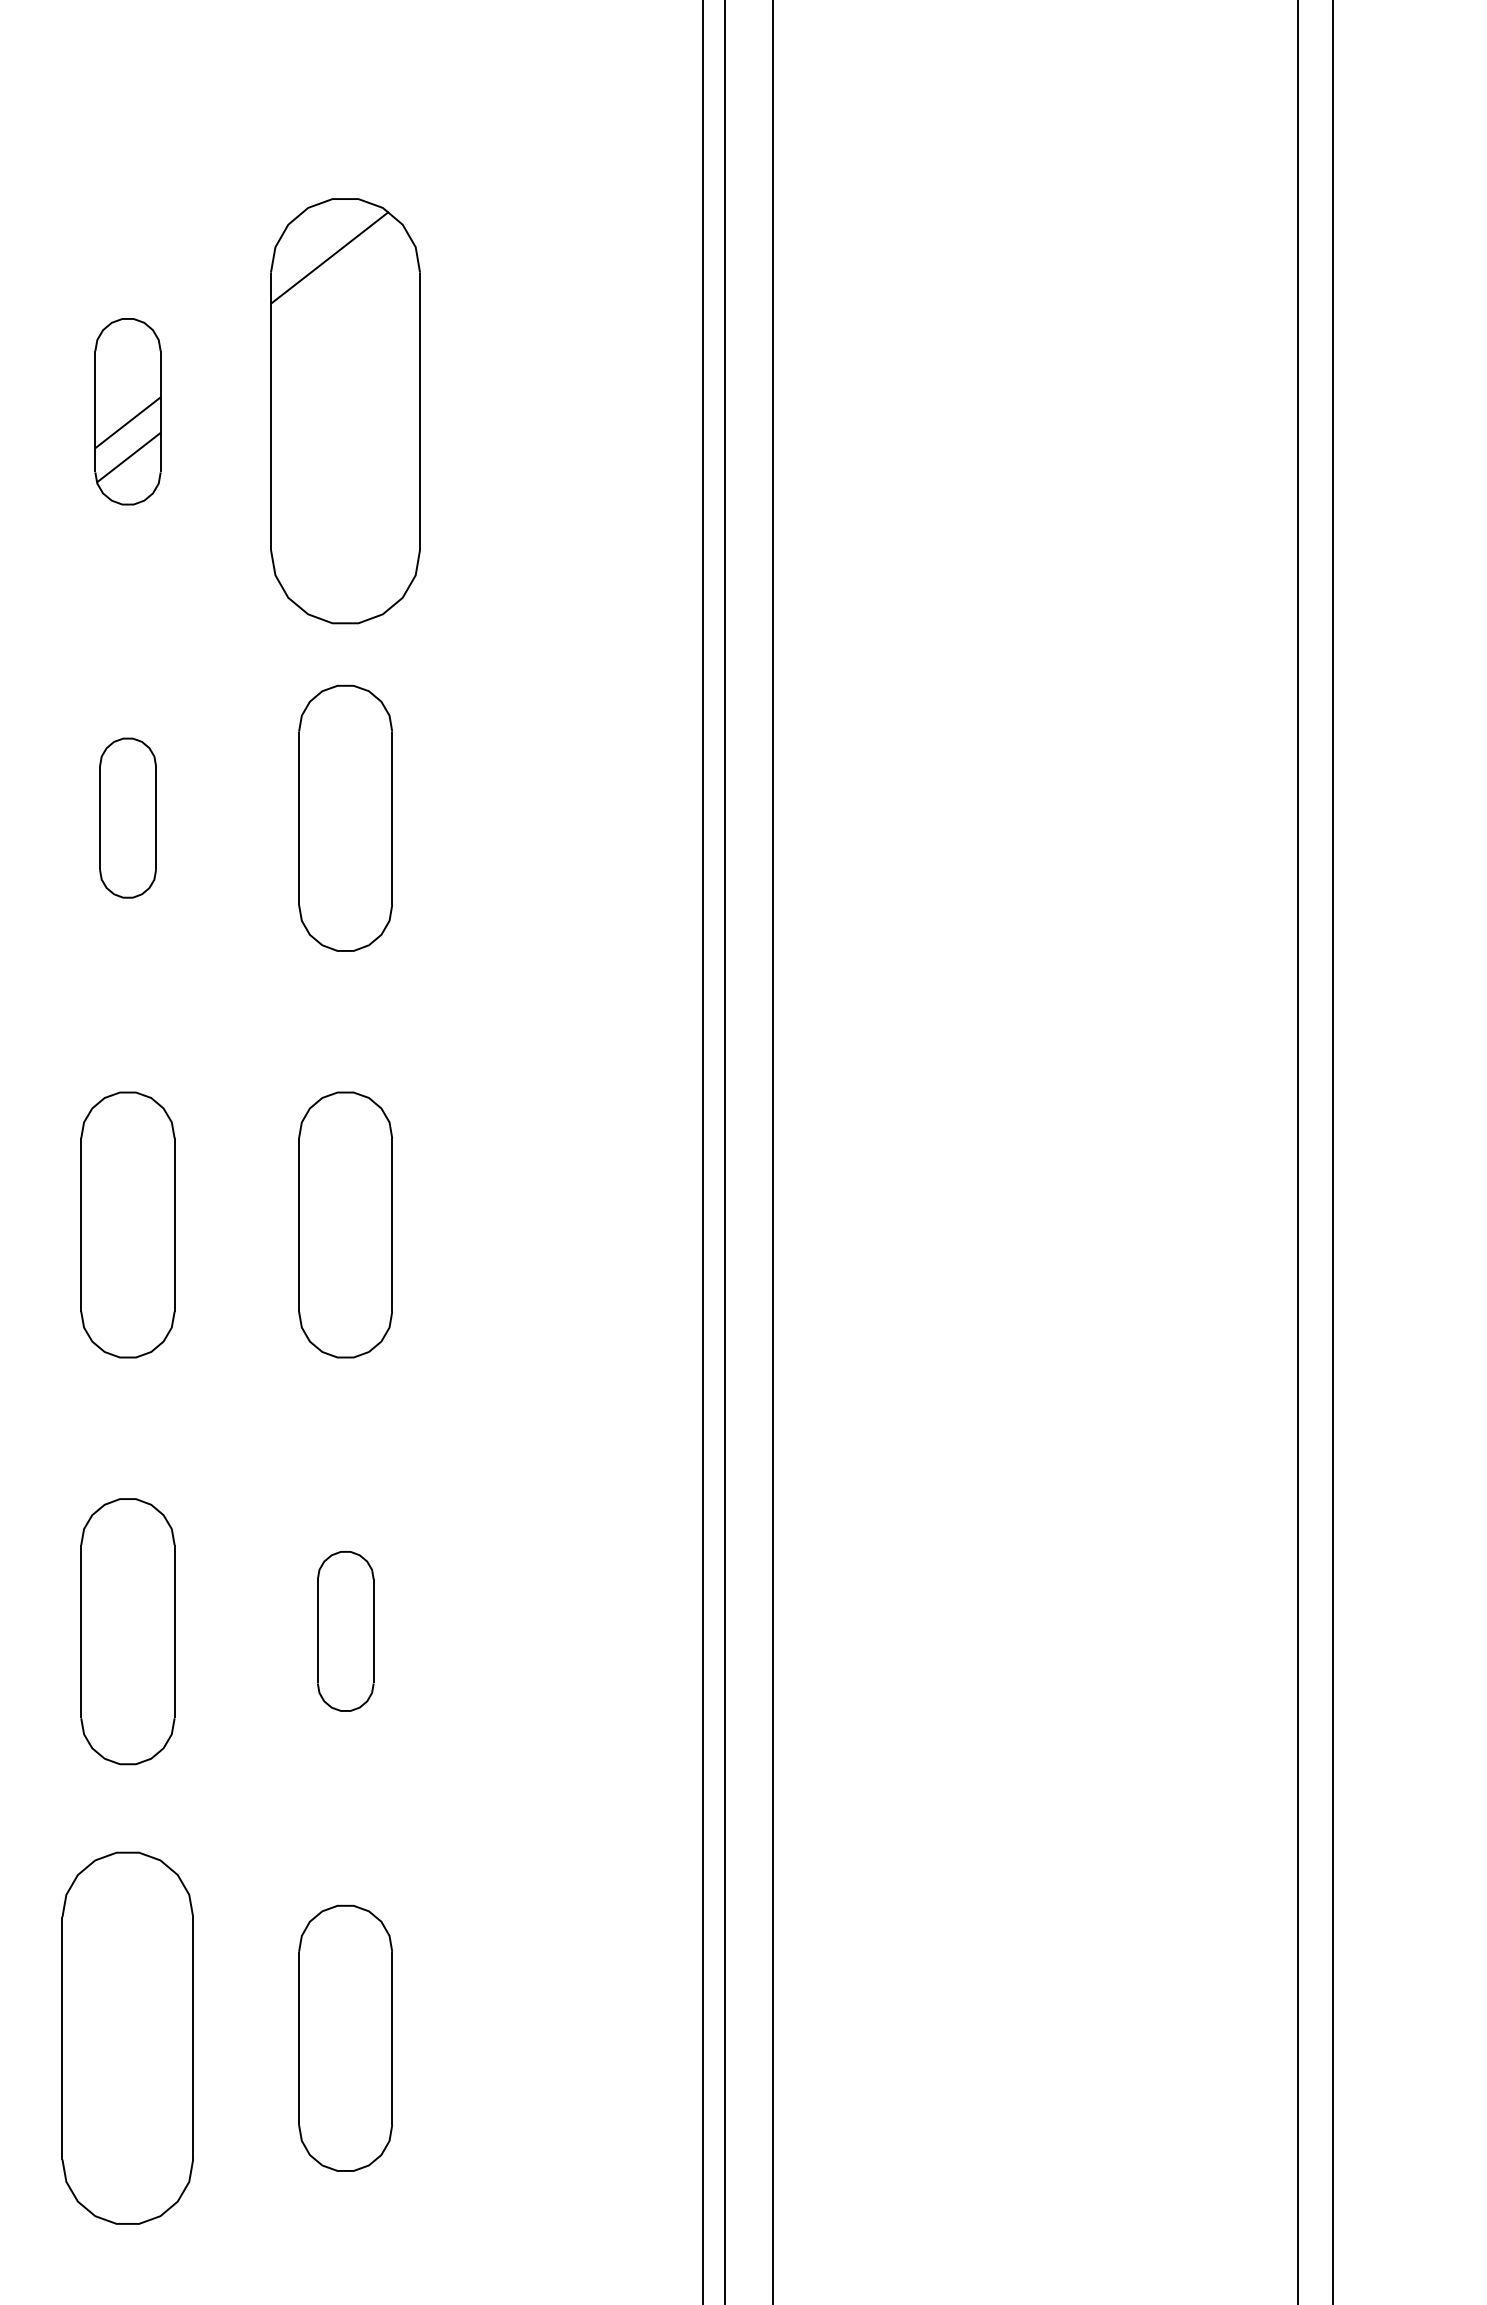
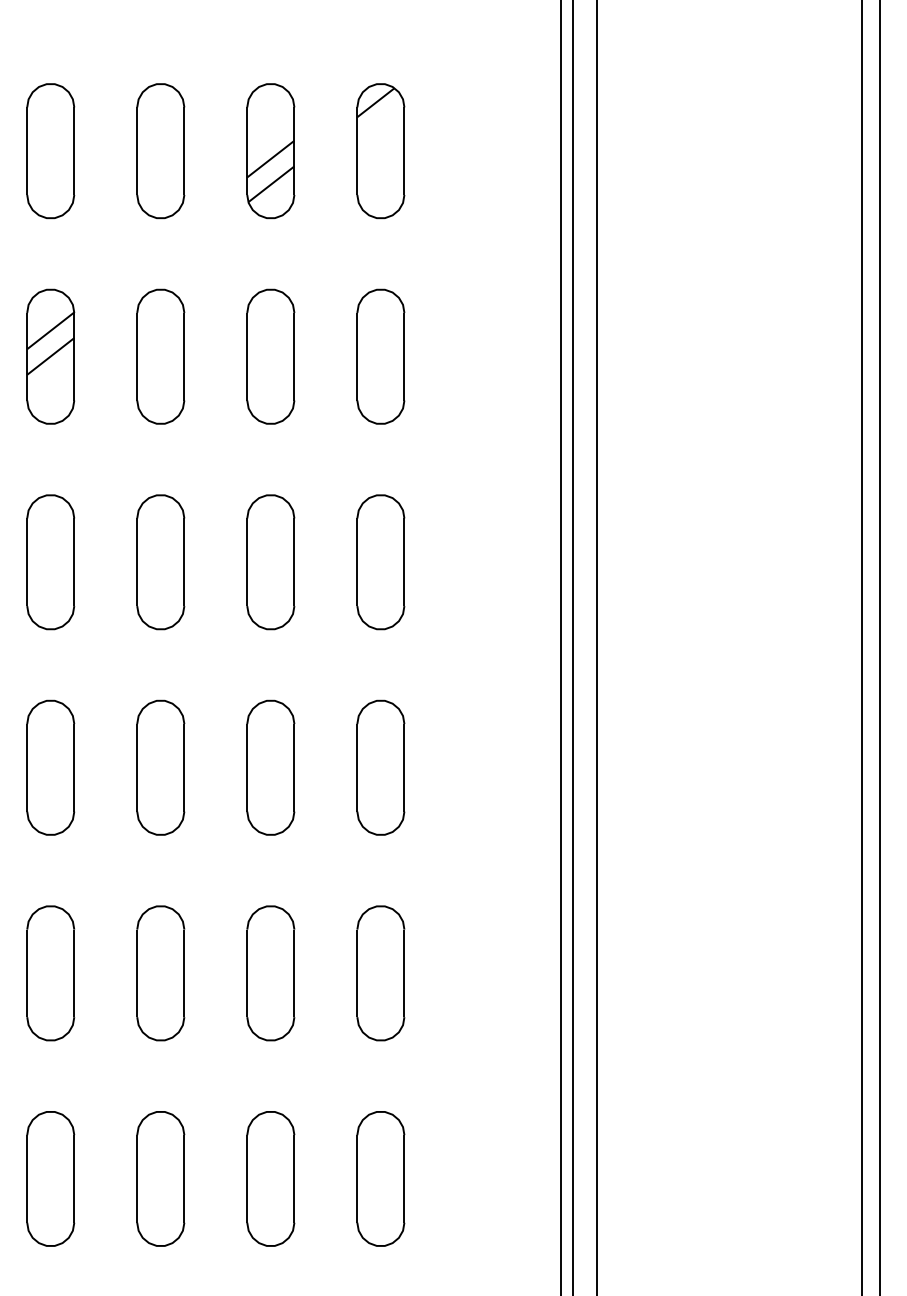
part: (127, 412) -> (270, 151), size x1.43
part: (344, 412) -> (380, 151), size x0.62
part: (127, 817) -> (270, 356), size x1.67
part: (344, 1631) -> (380, 767), size x1.67
part: (127, 2038) -> (270, 973), size x0.71

